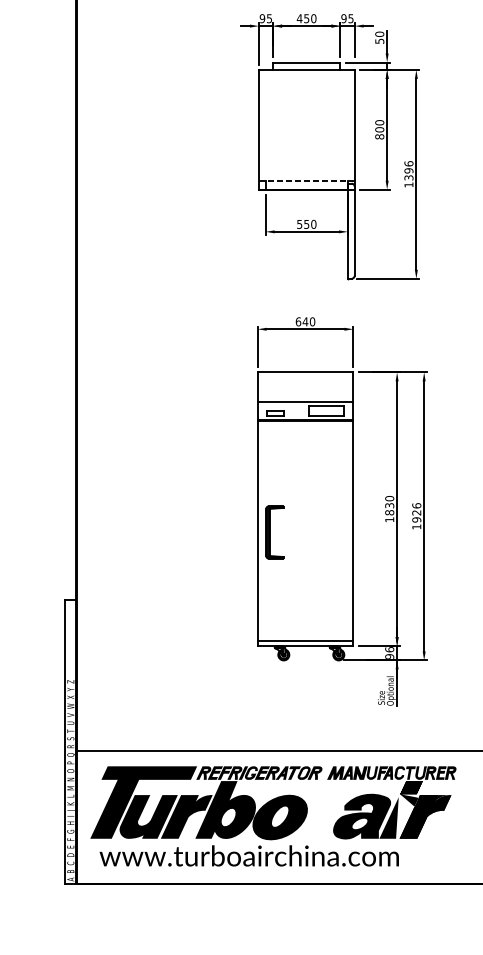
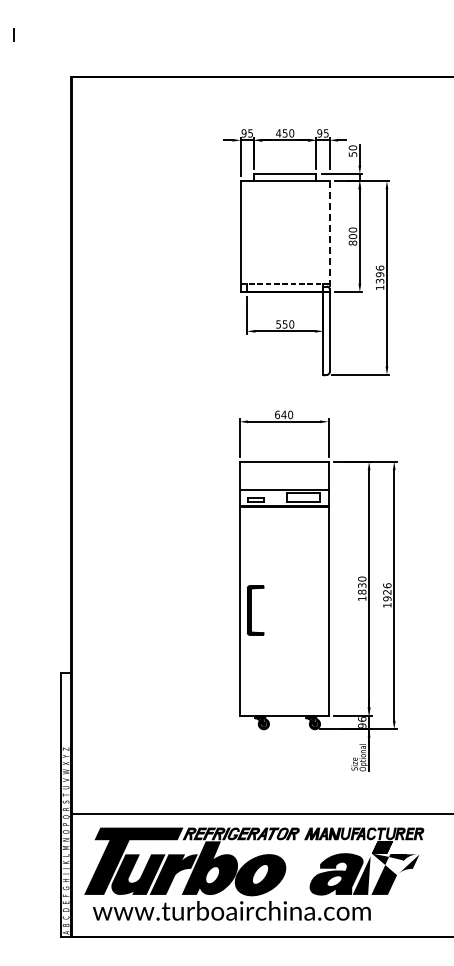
line: (354, 129) -> (329, 236), solid -> dashed
line: (304, 641) -> (283, 711), removed
fill: (425, 816) -> (395, 874), removed

